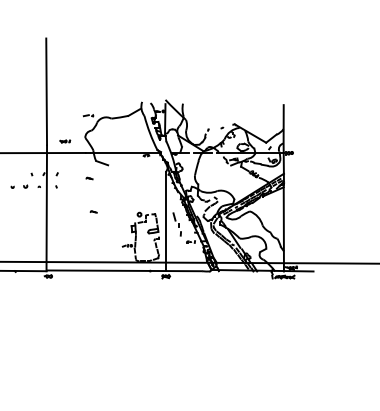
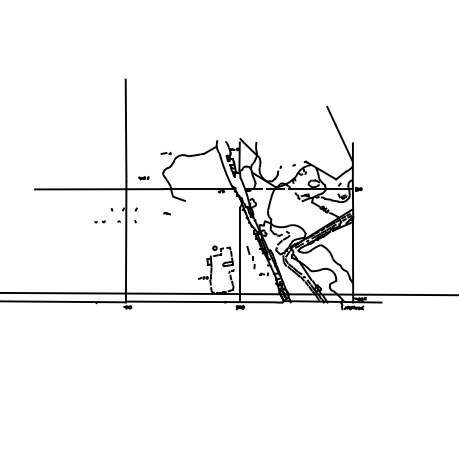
line: (269, 94) -> (339, 133), added
part: (18, 186) -> (99, 221), size x0.62
part: (93, 211) -> (170, 245), removed

